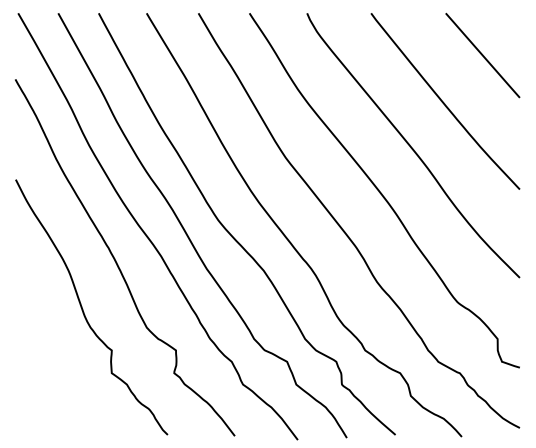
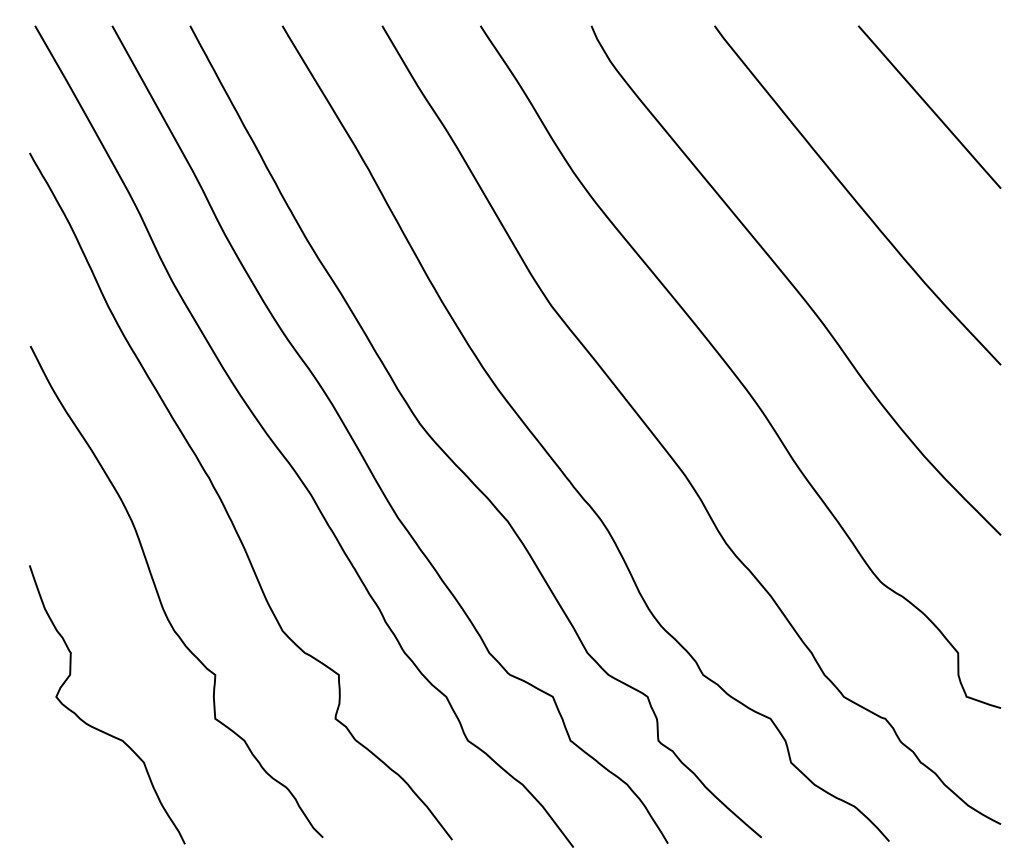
curve: (50, 377) -> (97, 727), added

